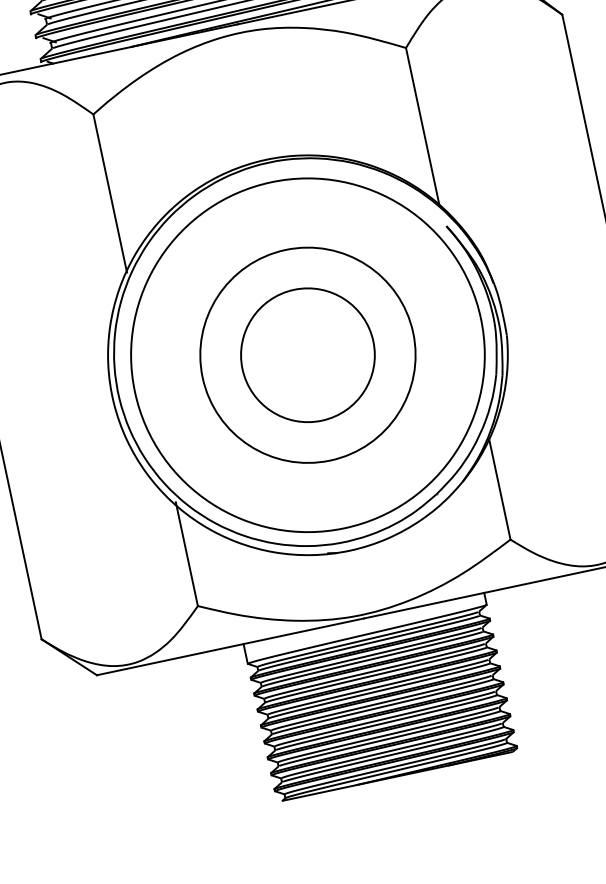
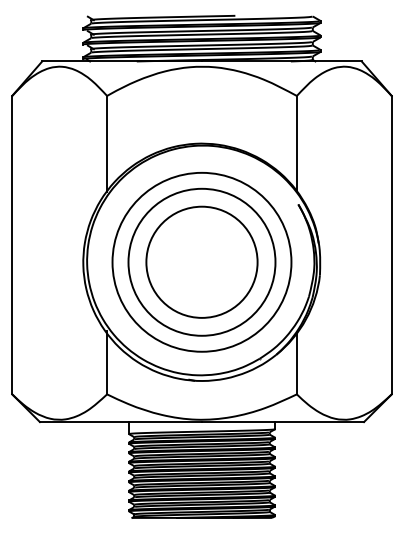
circle: (307, 355) -> (201, 262), size x0.7
circle: (307, 355) -> (201, 262), size x1.4
circle: (307, 355) -> (201, 262), size x1.4

